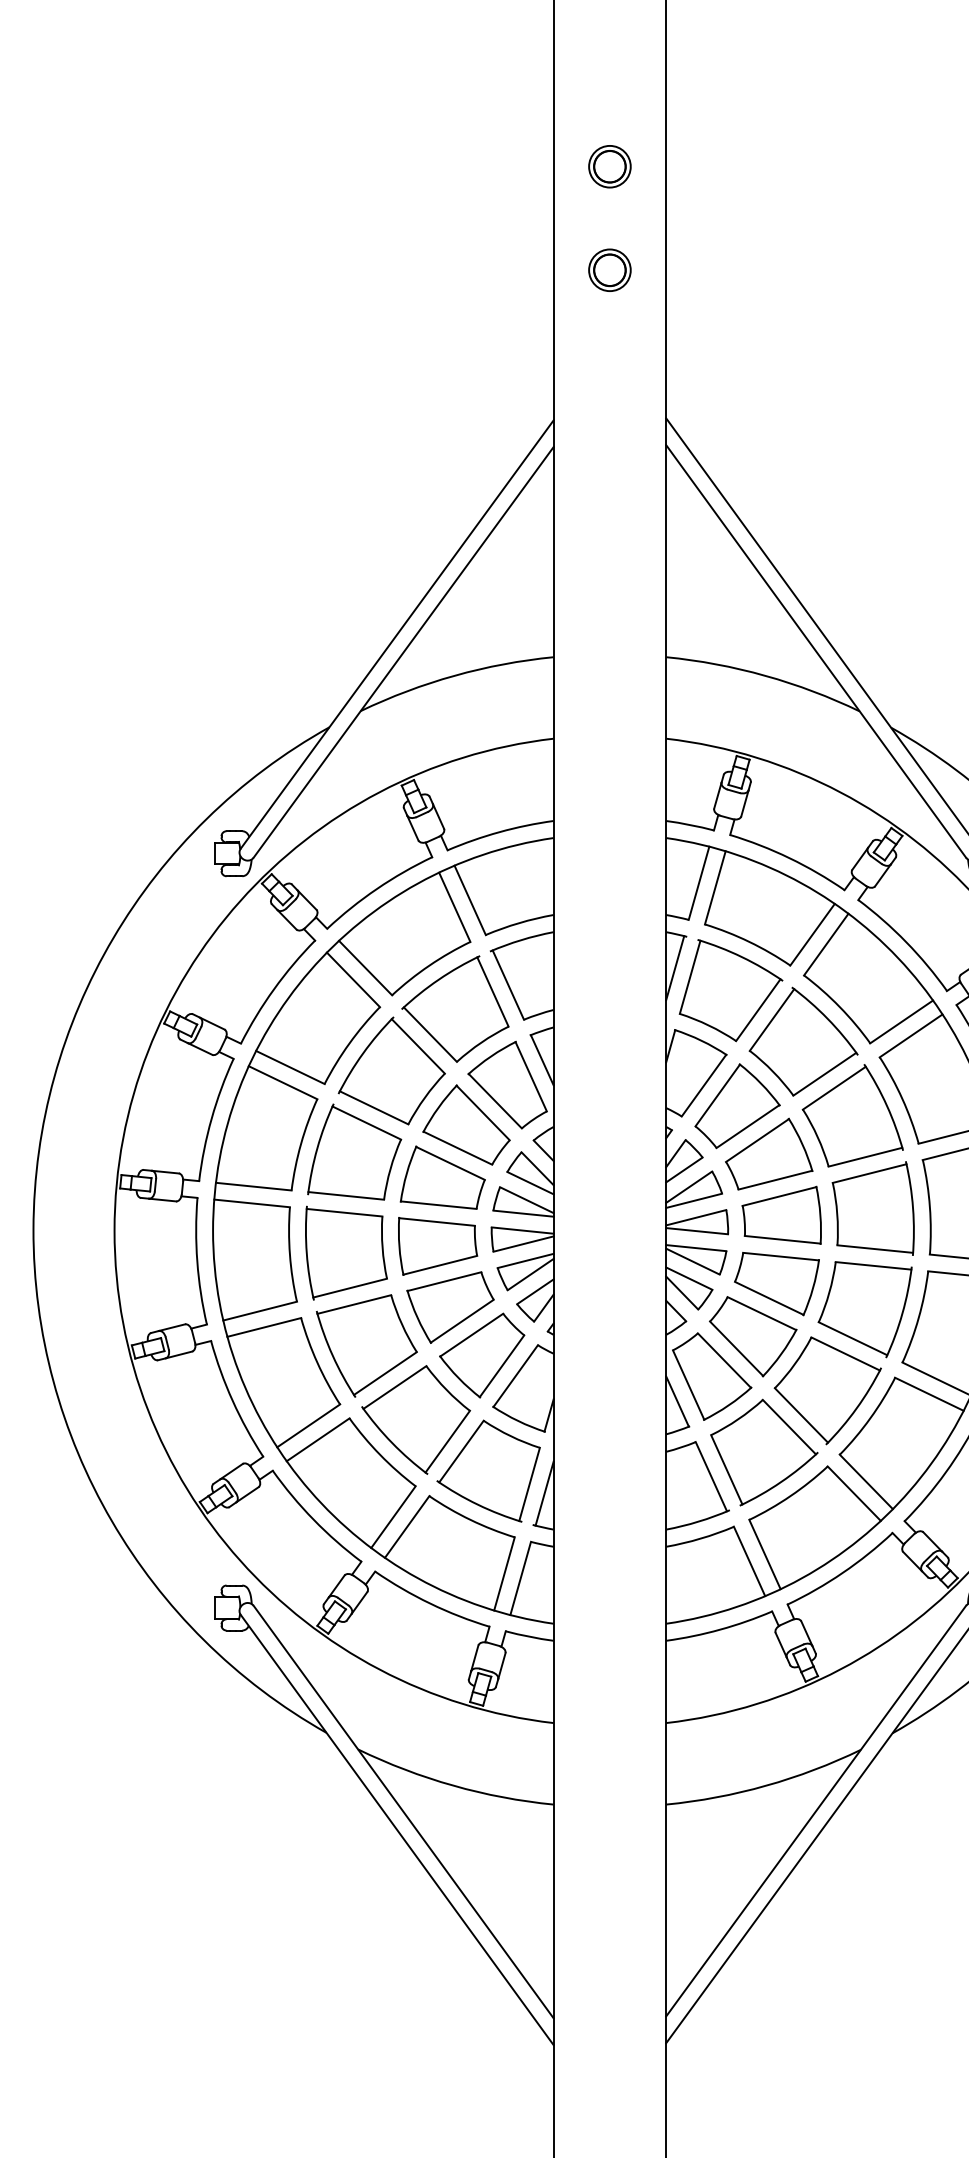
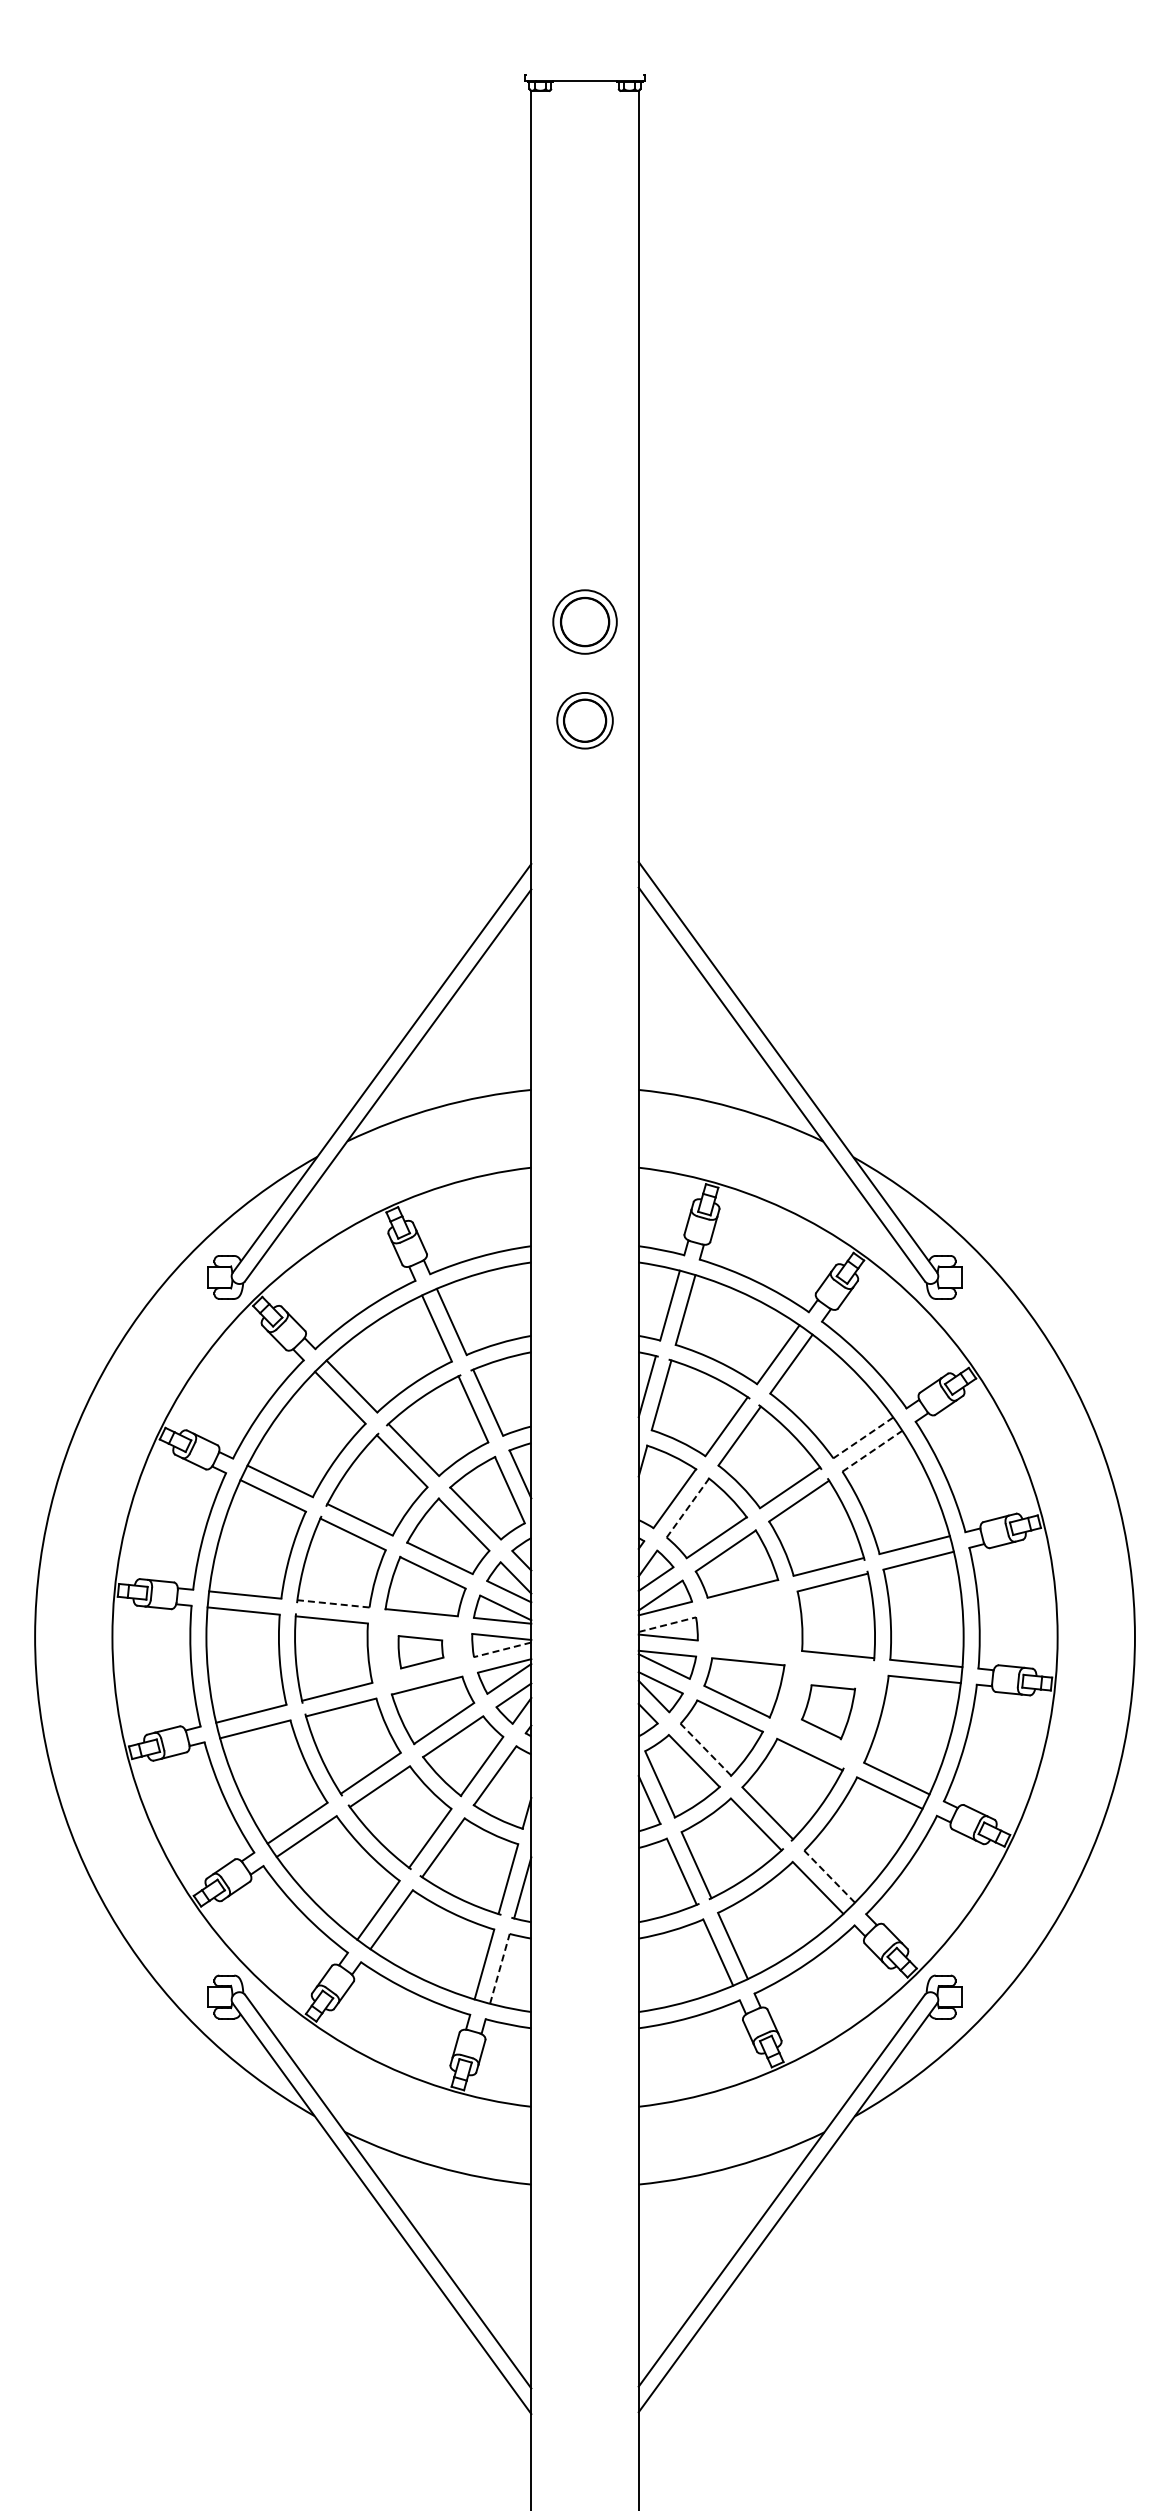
part: (609, 166) -> (584, 621), size x1.6
part: (609, 269) -> (584, 720), size x1.4
line: (900, 1022) -> (862, 1438), solid -> dashed
line: (911, 1036) -> (872, 1451), solid -> dashed
line: (718, 1094) -> (688, 1507), solid -> dashed
line: (346, 1195) -> (333, 1603), solid -> dashed
part: (781, 1215) -> (748, 1622), removed
line: (696, 1217) -> (667, 1624), solid -> dashed
line: (523, 1243) -> (502, 1649), solid -> dashed
part: (437, 1246) -> (420, 1652), size x0.6
part: (865, 1309) -> (828, 1712), size x0.6
line: (736, 1348) -> (705, 1749), solid -> dashed
line: (866, 1481) -> (829, 1876), solid -> dashed
line: (521, 1578) -> (500, 1968), solid -> dashed

